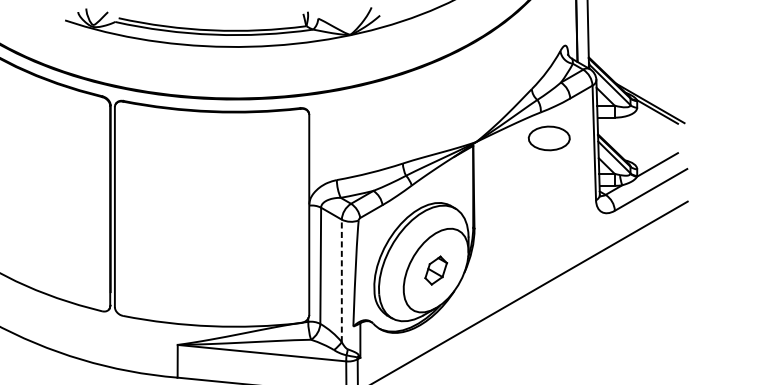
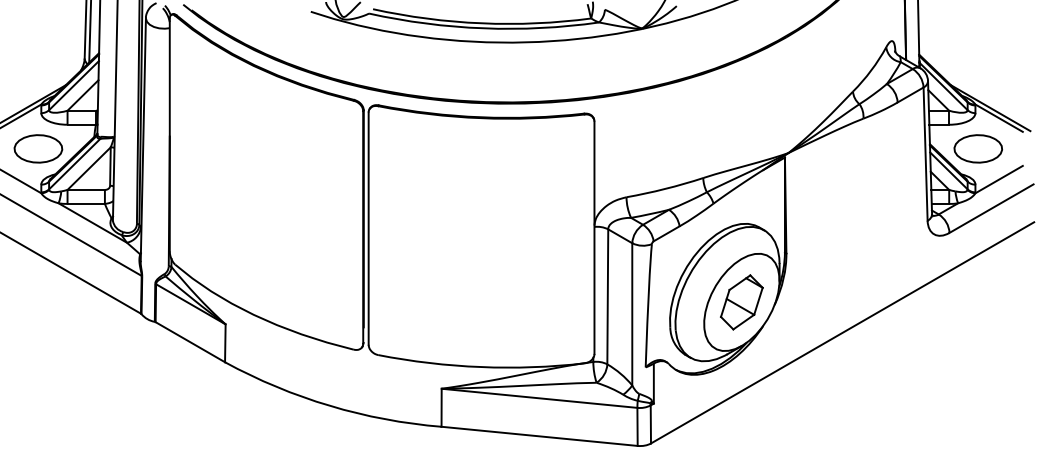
part: (548, 138) -> (977, 148), moved
part: (435, 270) -> (741, 302), size x1.67
line: (342, 280) -> (632, 313), dashed -> solid

